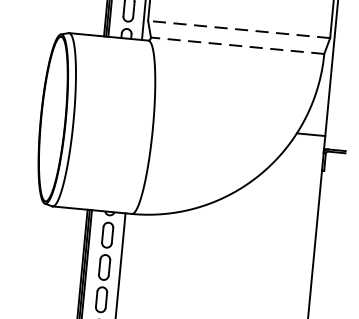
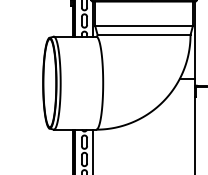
line: (239, 30) -> (144, 26), dashed -> solid
line: (236, 44) -> (143, 34), dashed -> solid

